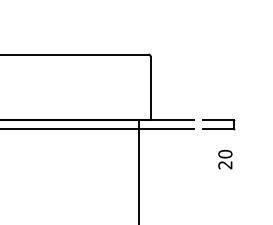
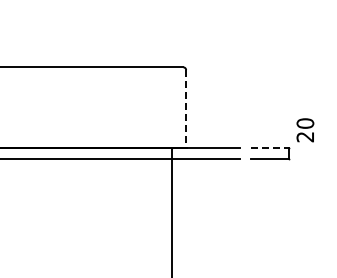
line: (151, 88) -> (186, 109), solid -> dashed
line: (218, 120) -> (270, 148), solid -> dashed
text: (225, 159) -> (305, 130), moved

